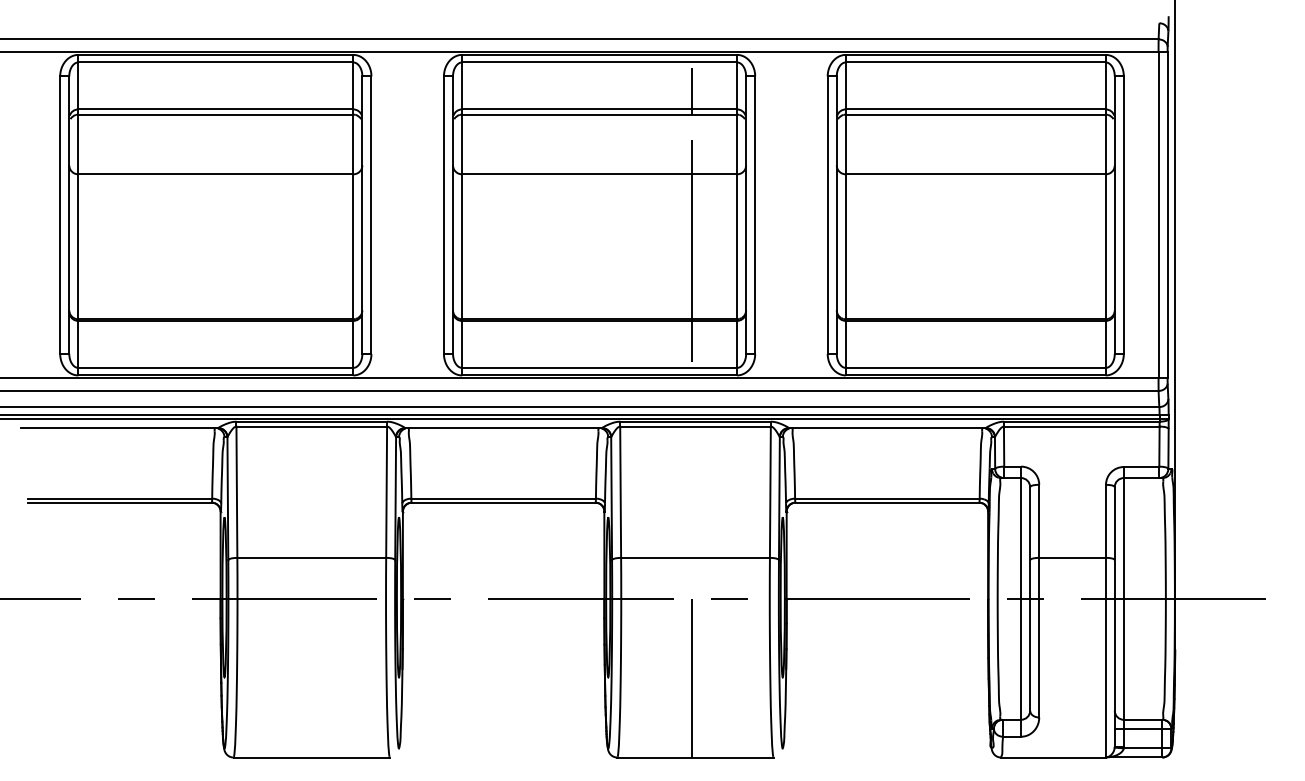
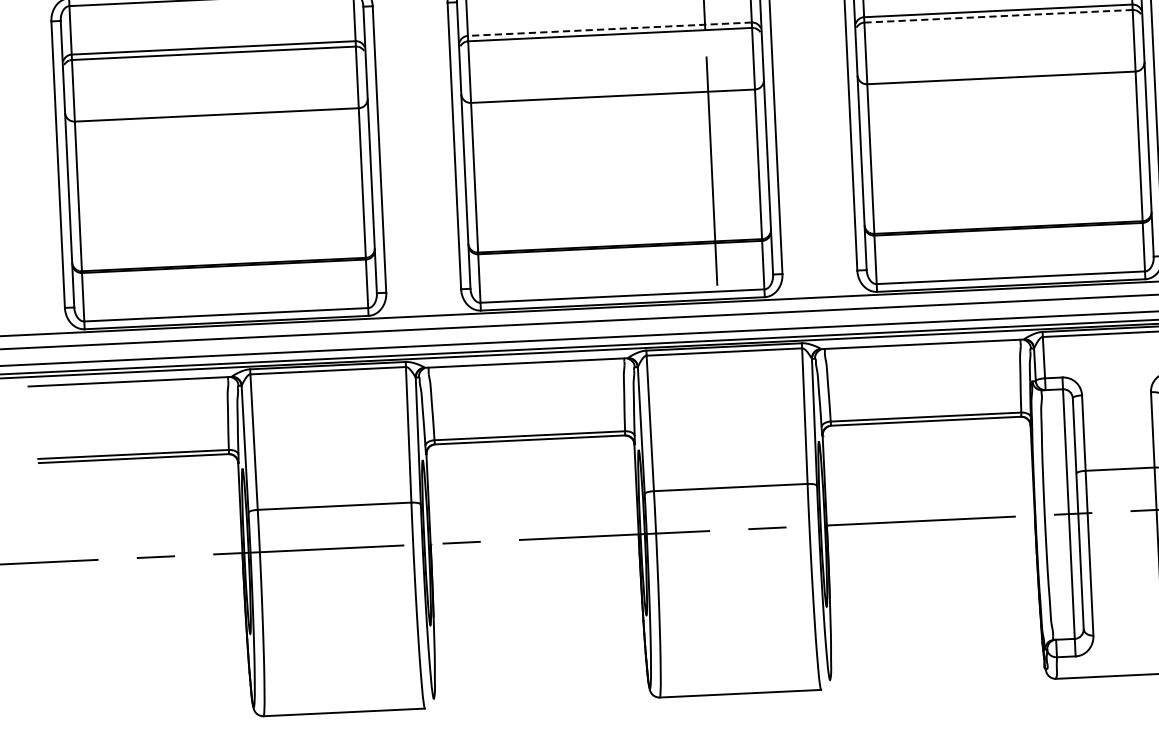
line: (599, 109) -> (609, 29), solid -> dashed
line: (975, 114) -> (998, 16), solid -> dashed
line: (691, 677) -> (732, 611), removed

